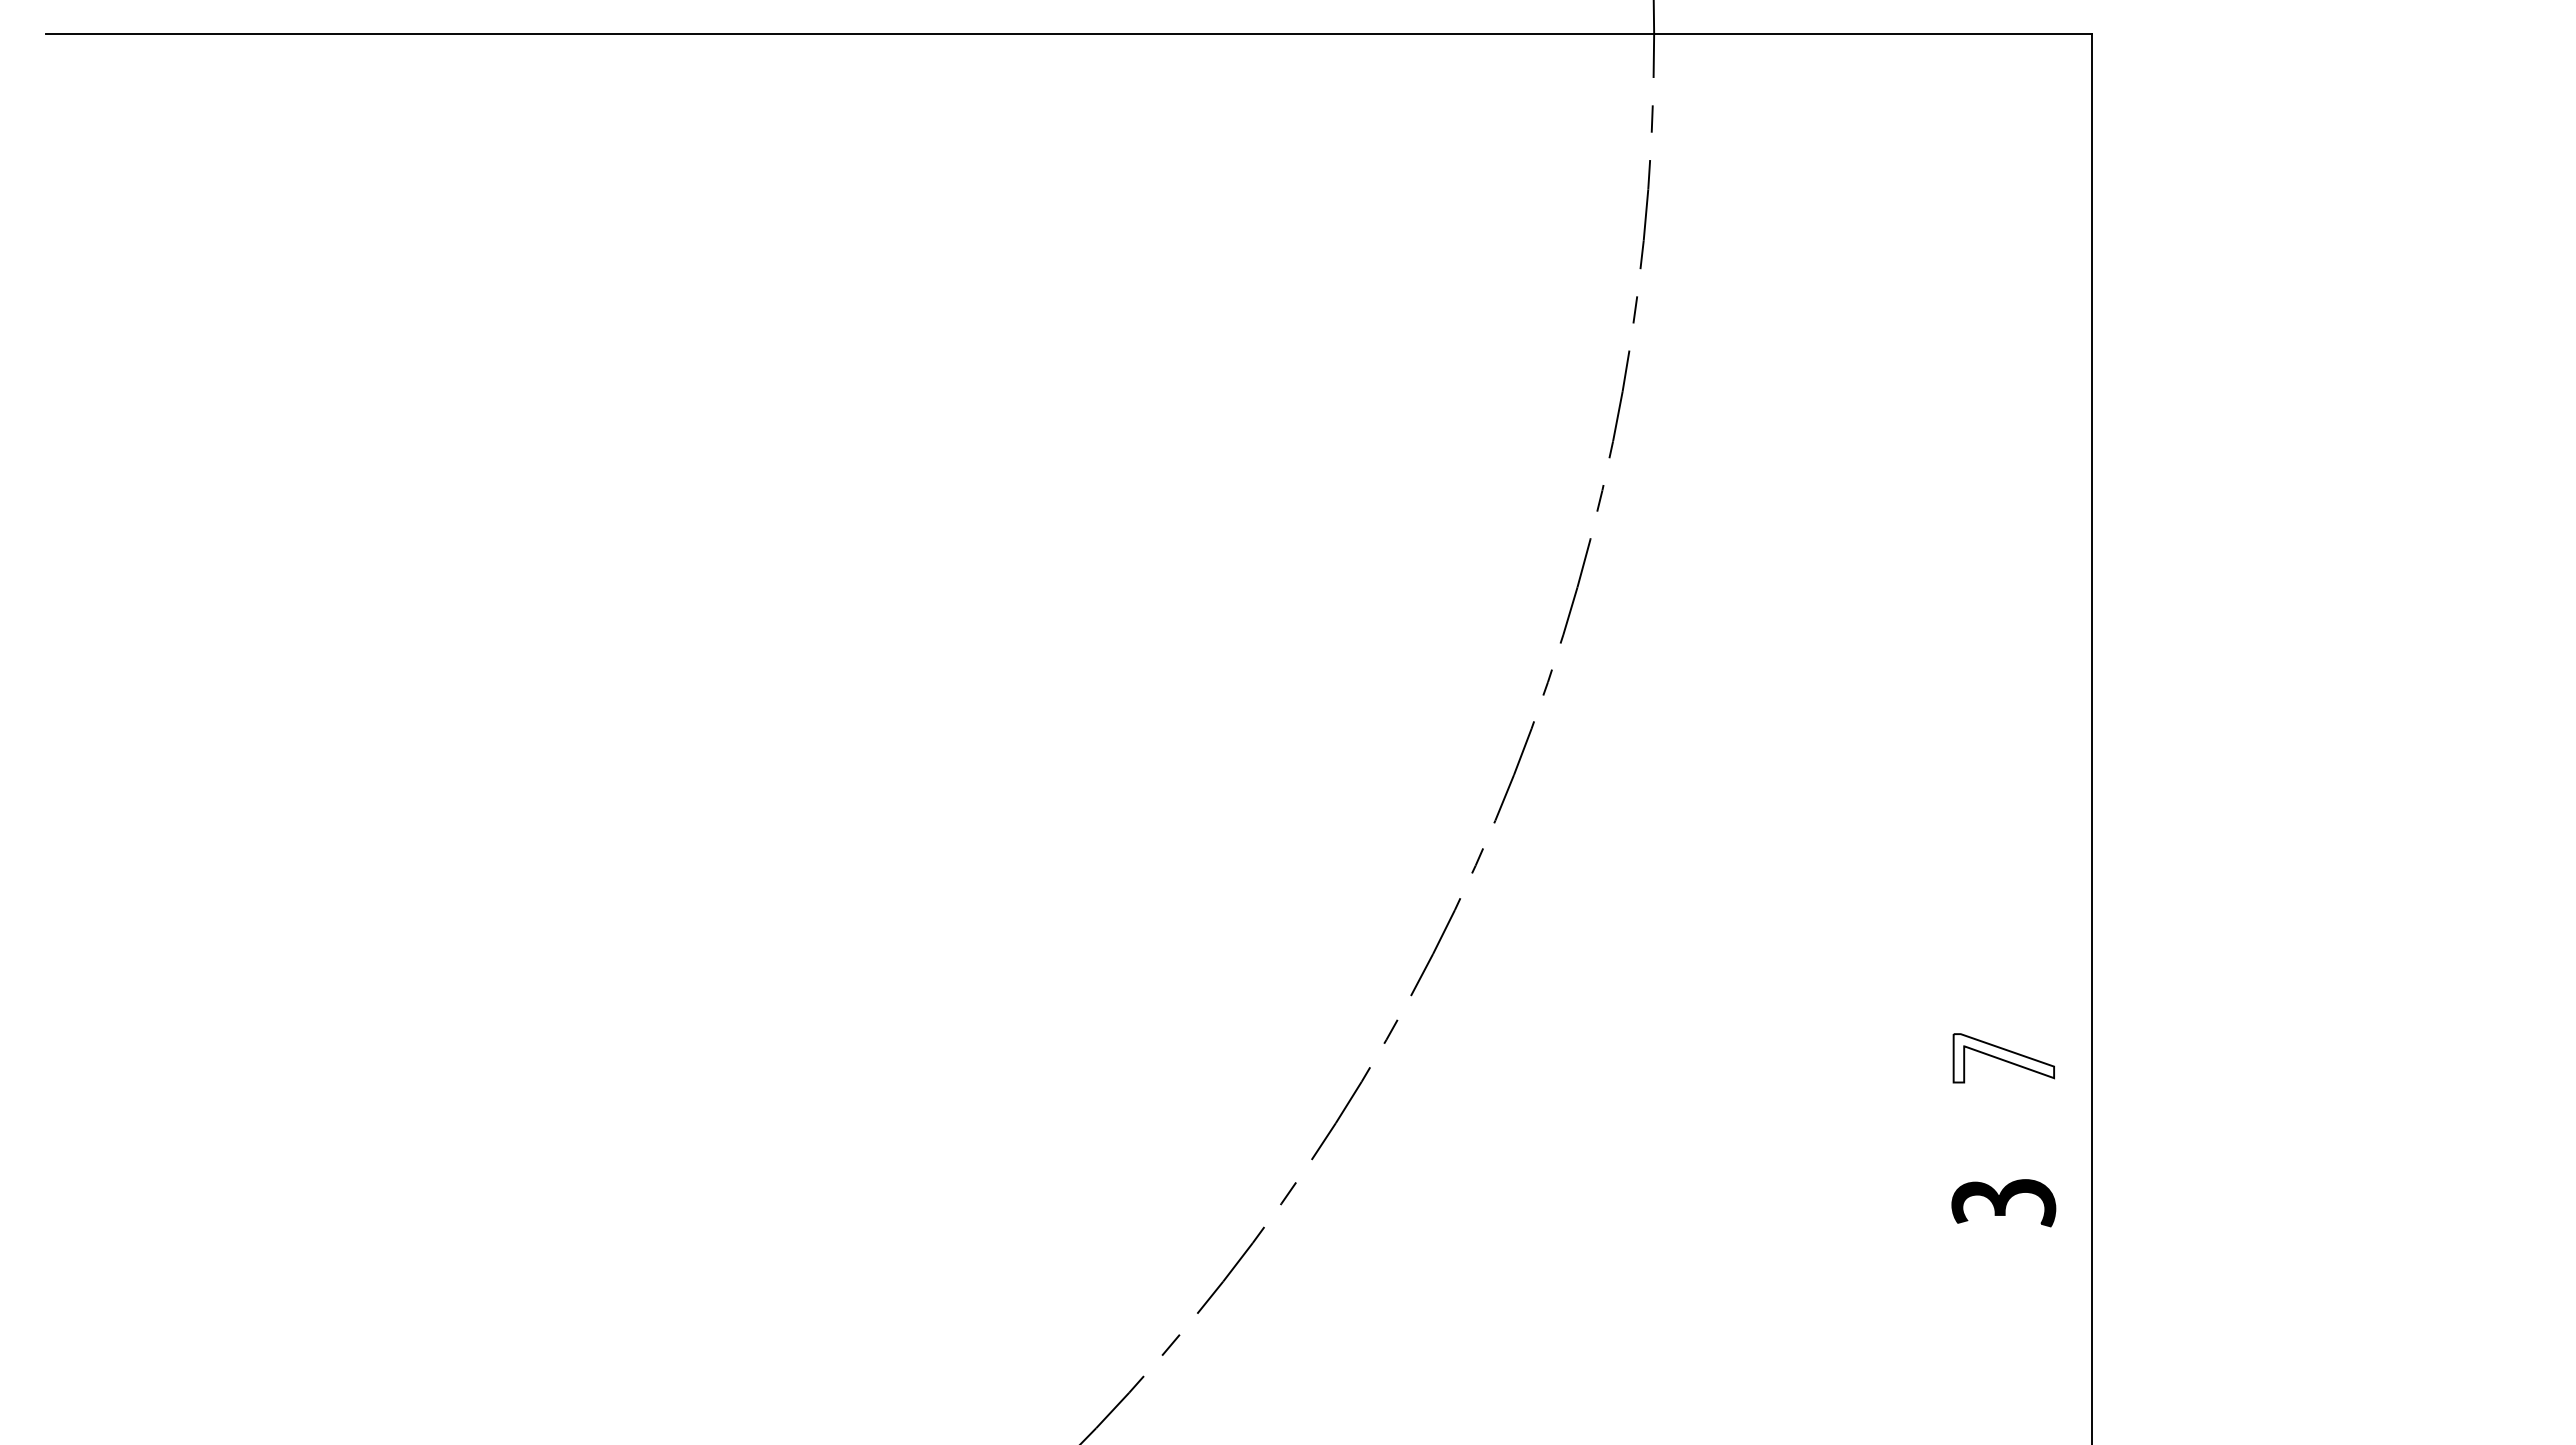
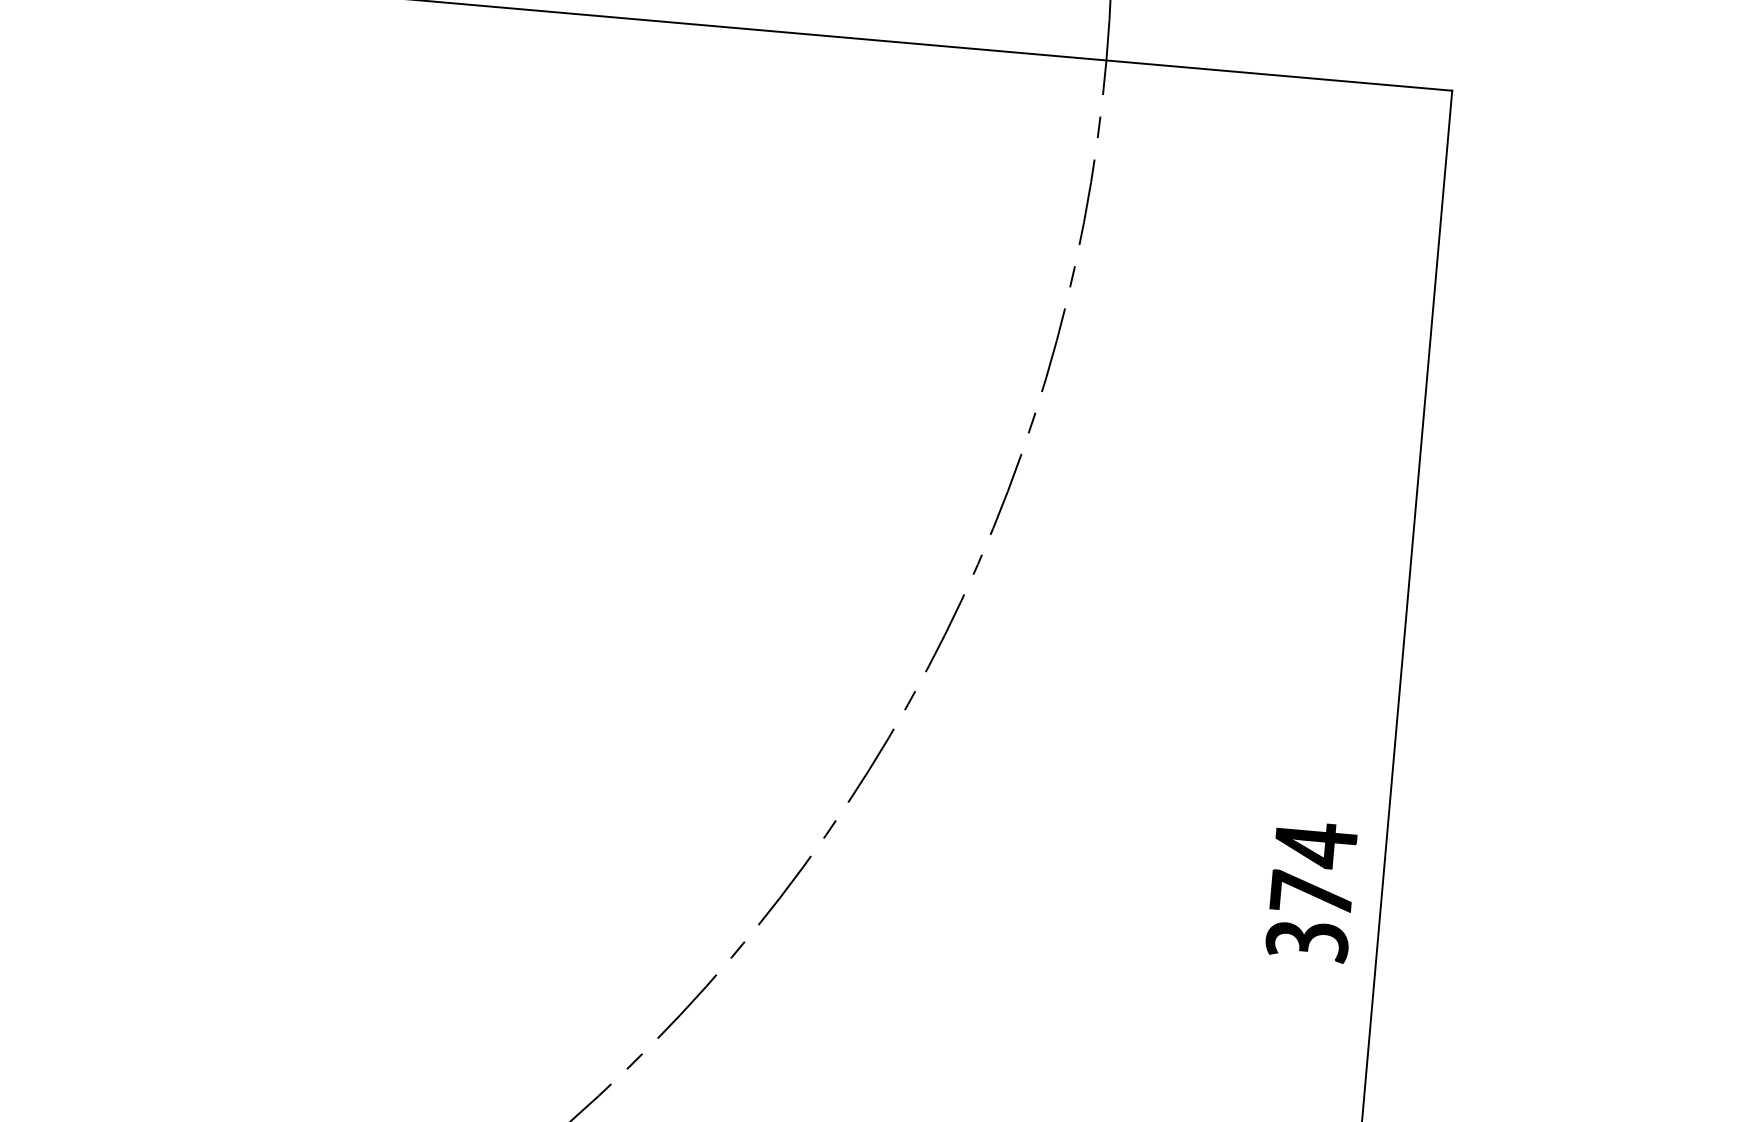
part: (2003, 998) -> (1315, 845), added
fill: (2003, 1058) -> (1311, 892), added
part: (2003, 1203) -> (1307, 941), moved

